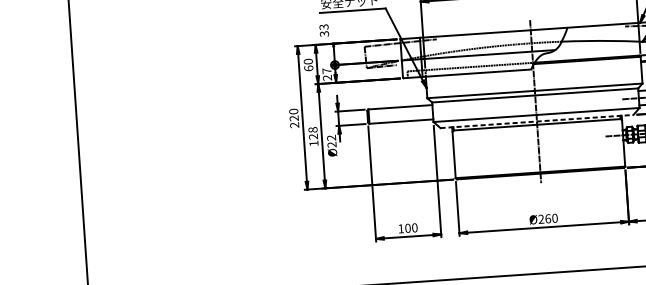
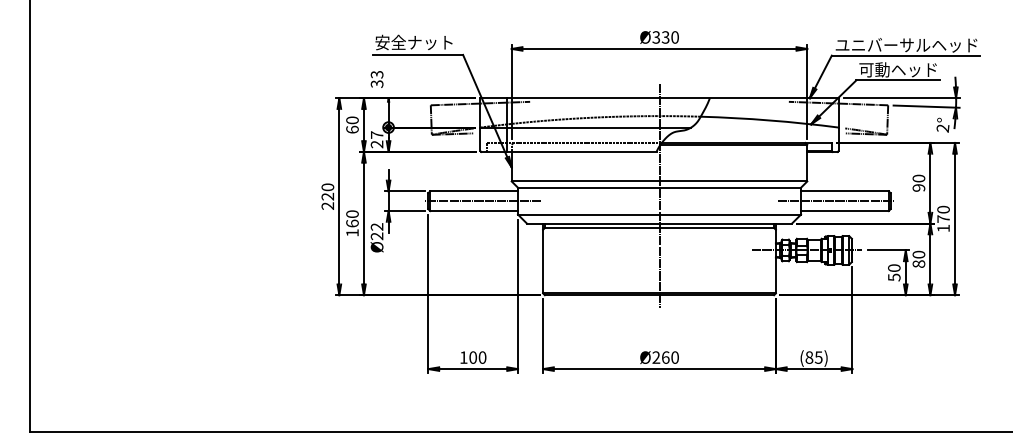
line: (407, 114) -> (482, 201), added
line: (536, 121) -> (659, 223), dashed -> solid
text: (313, 133) -> (352, 218), 128 -> 160

